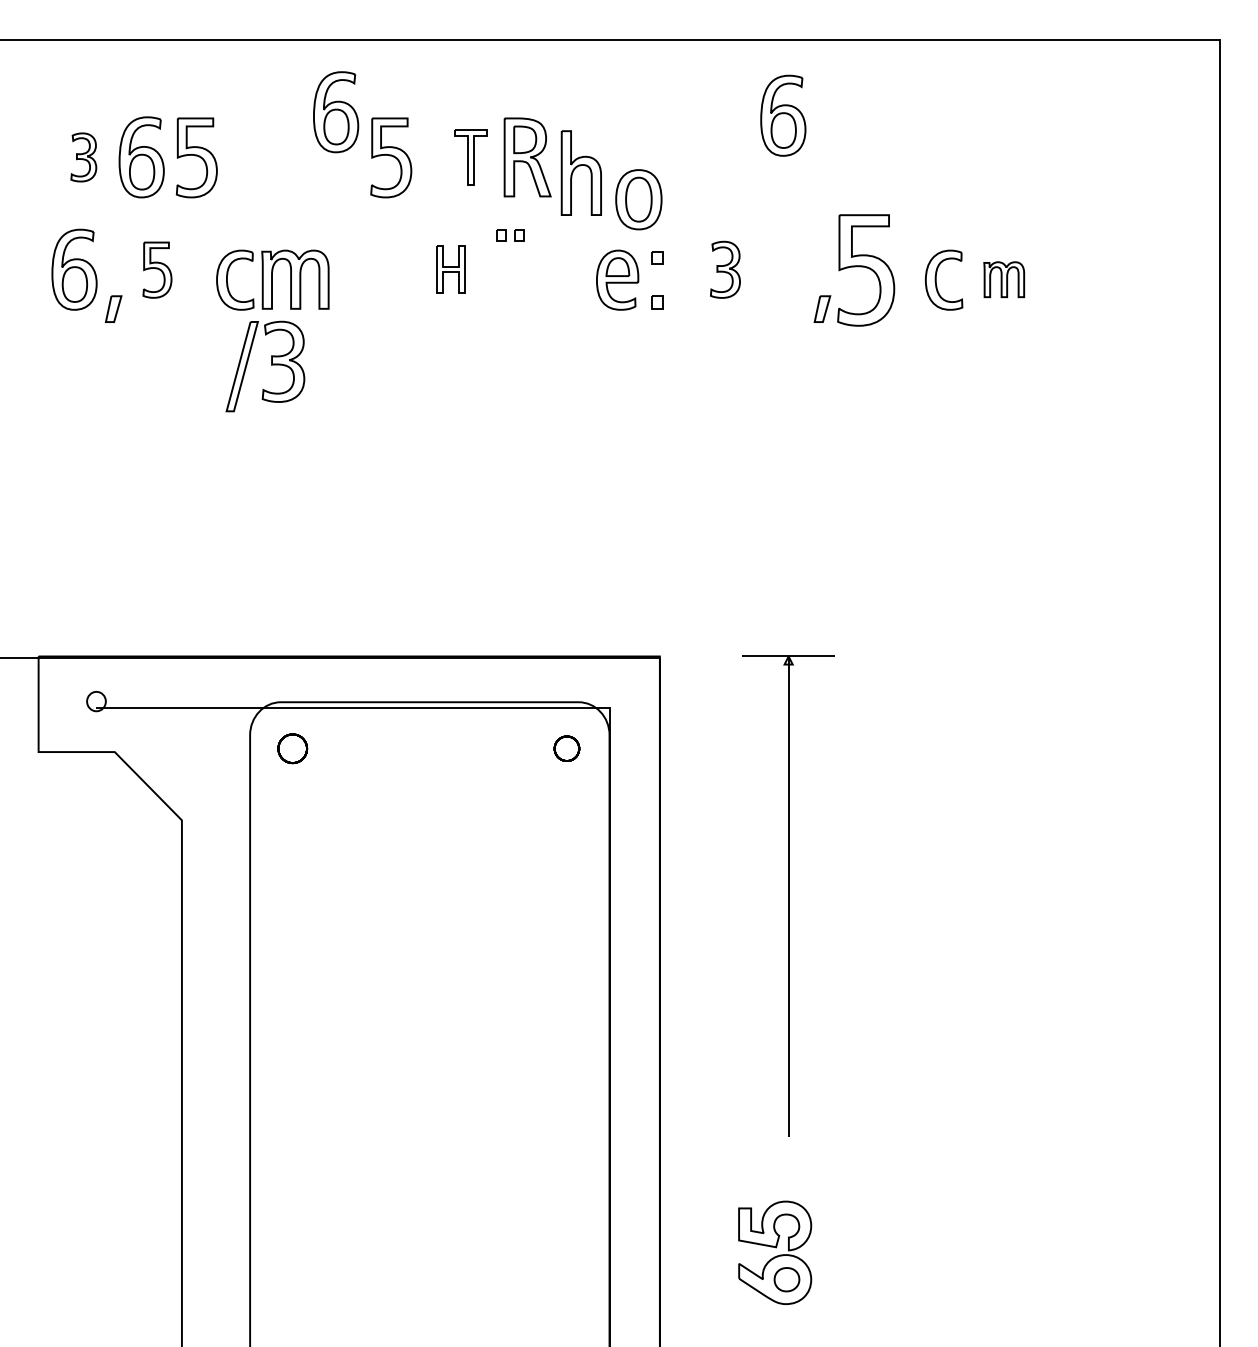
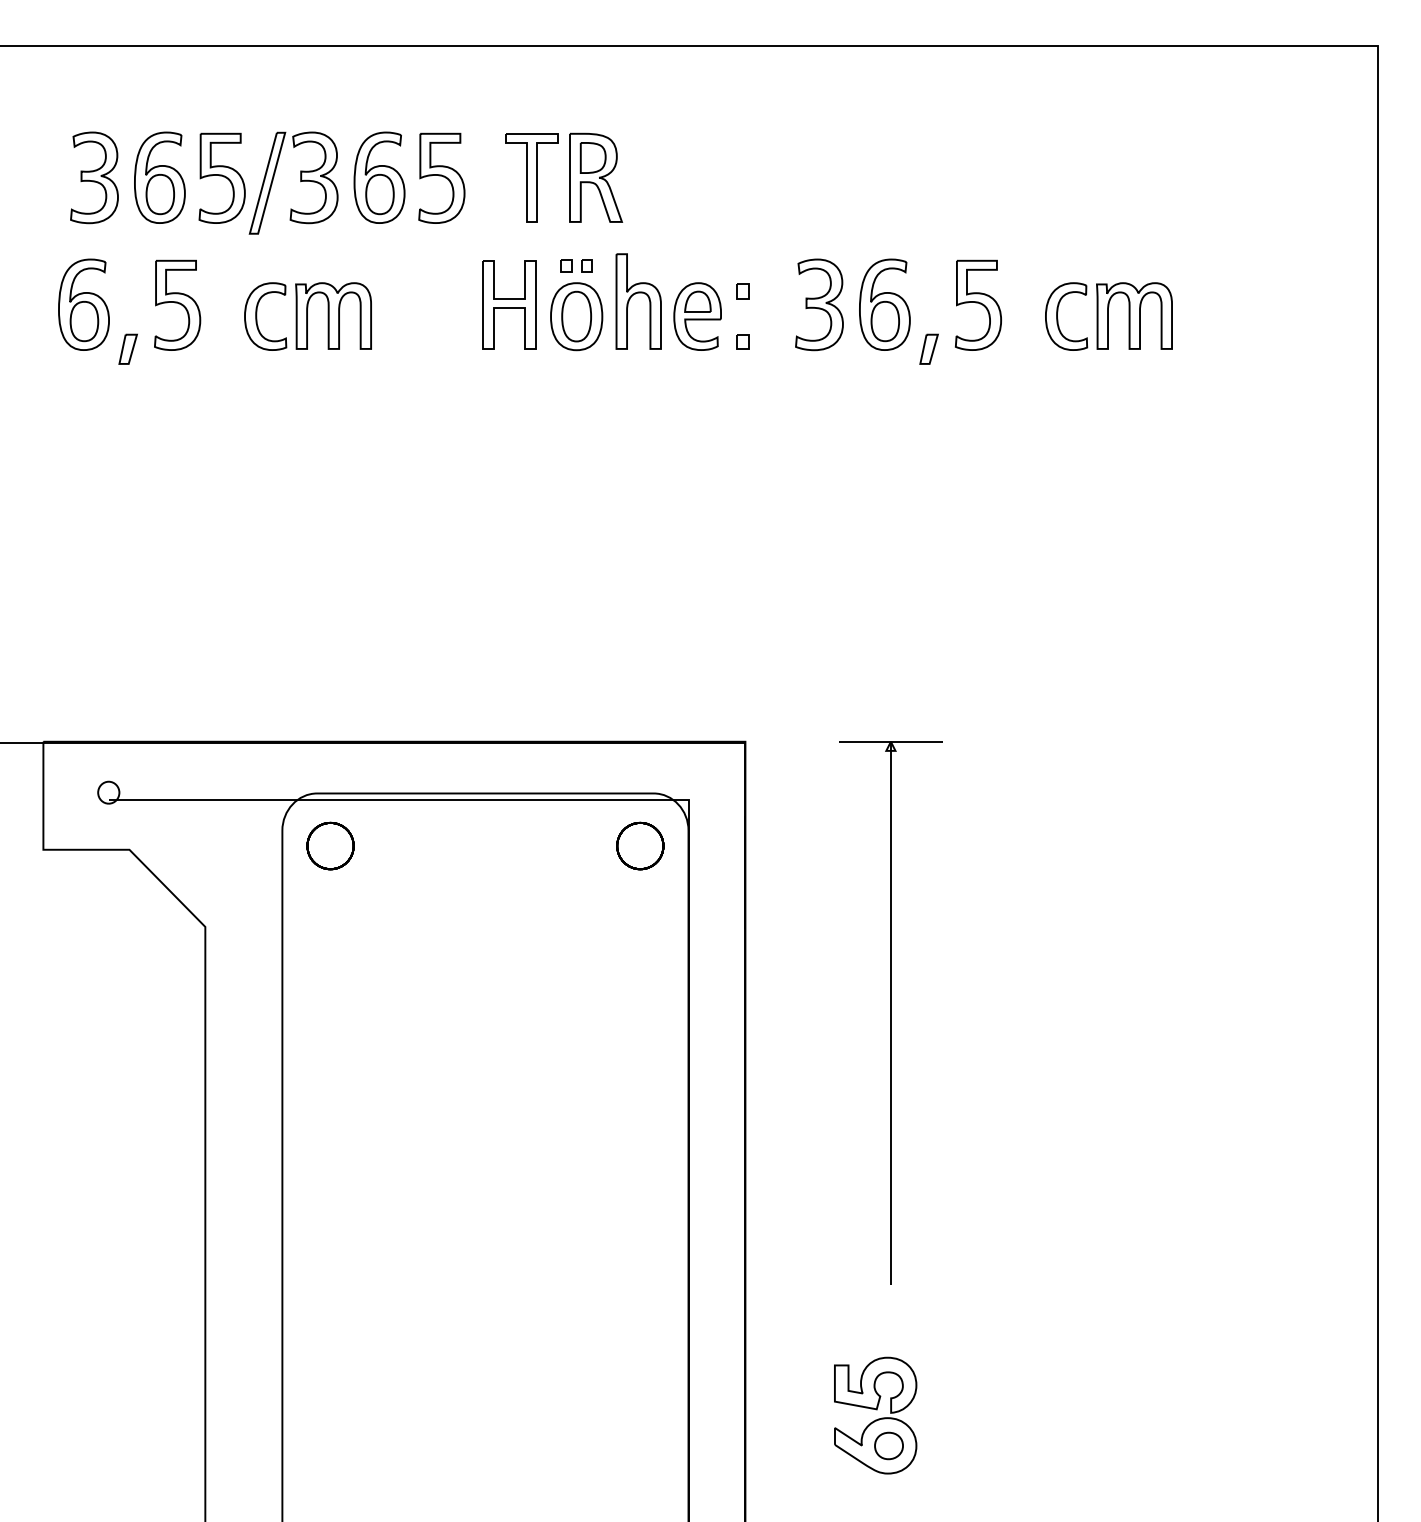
part: (336, 111) -> (379, 177), moved
part: (782, 115) -> (884, 304), moved
part: (83, 157) -> (94, 177), size x1.67
part: (470, 157) -> (531, 177), size x1.43
part: (578, 166) -> (635, 294), moved
part: (638, 199) -> (576, 316), moved
part: (157, 269) -> (177, 304), size x1.43
part: (451, 269) -> (509, 304), size x1.67
part: (725, 269) -> (819, 304), size x1.43
part: (866, 269) -> (978, 304), size x0.71
part: (1004, 279) -> (1134, 315), size x1.67
part: (271, 365) -> (300, 182), moved
part: (292, 748) -> (330, 845), size x1.43
part: (567, 748) -> (640, 845), size x1.67

